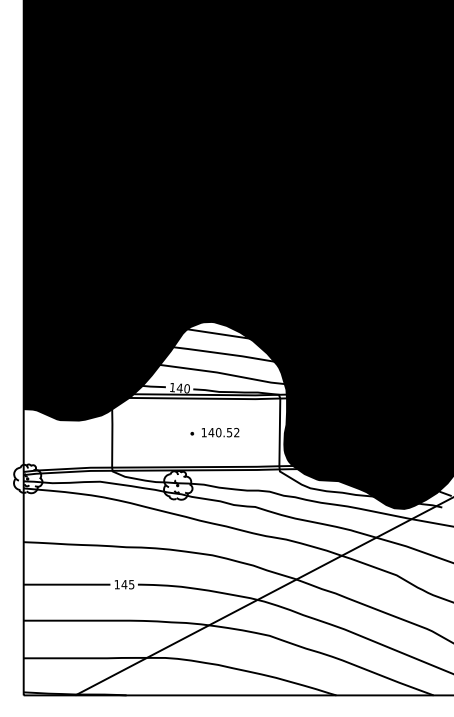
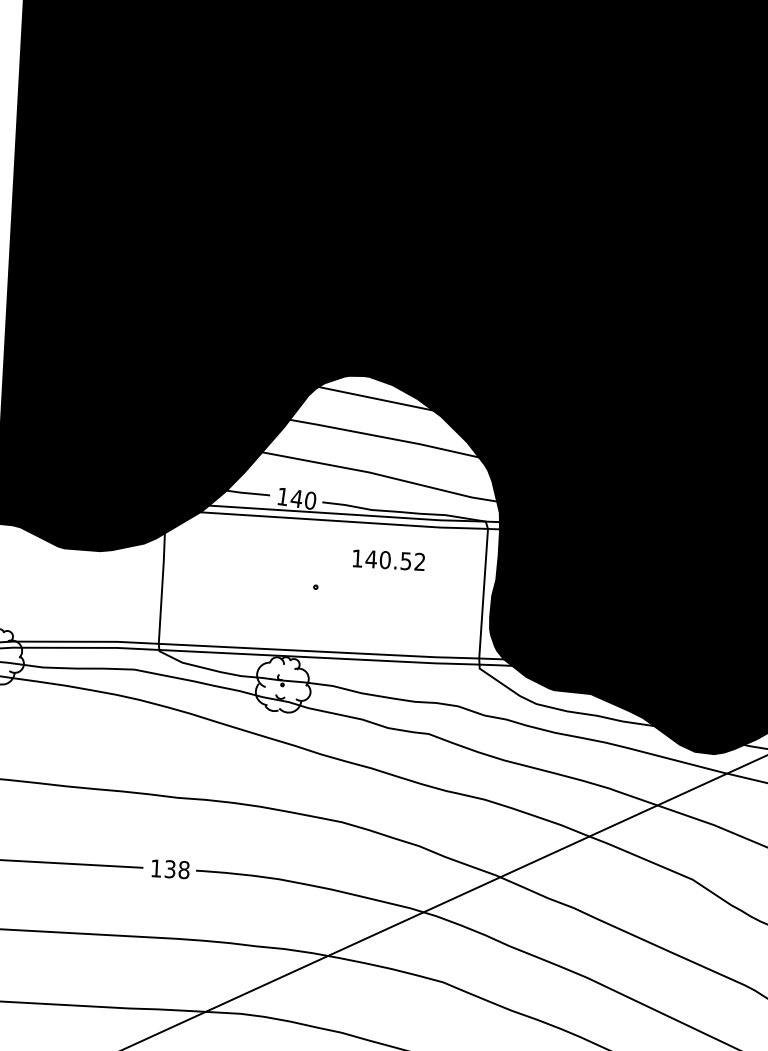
text: (220, 432) -> (388, 560), moved
text: (127, 584) -> (176, 869), 145 -> 138

